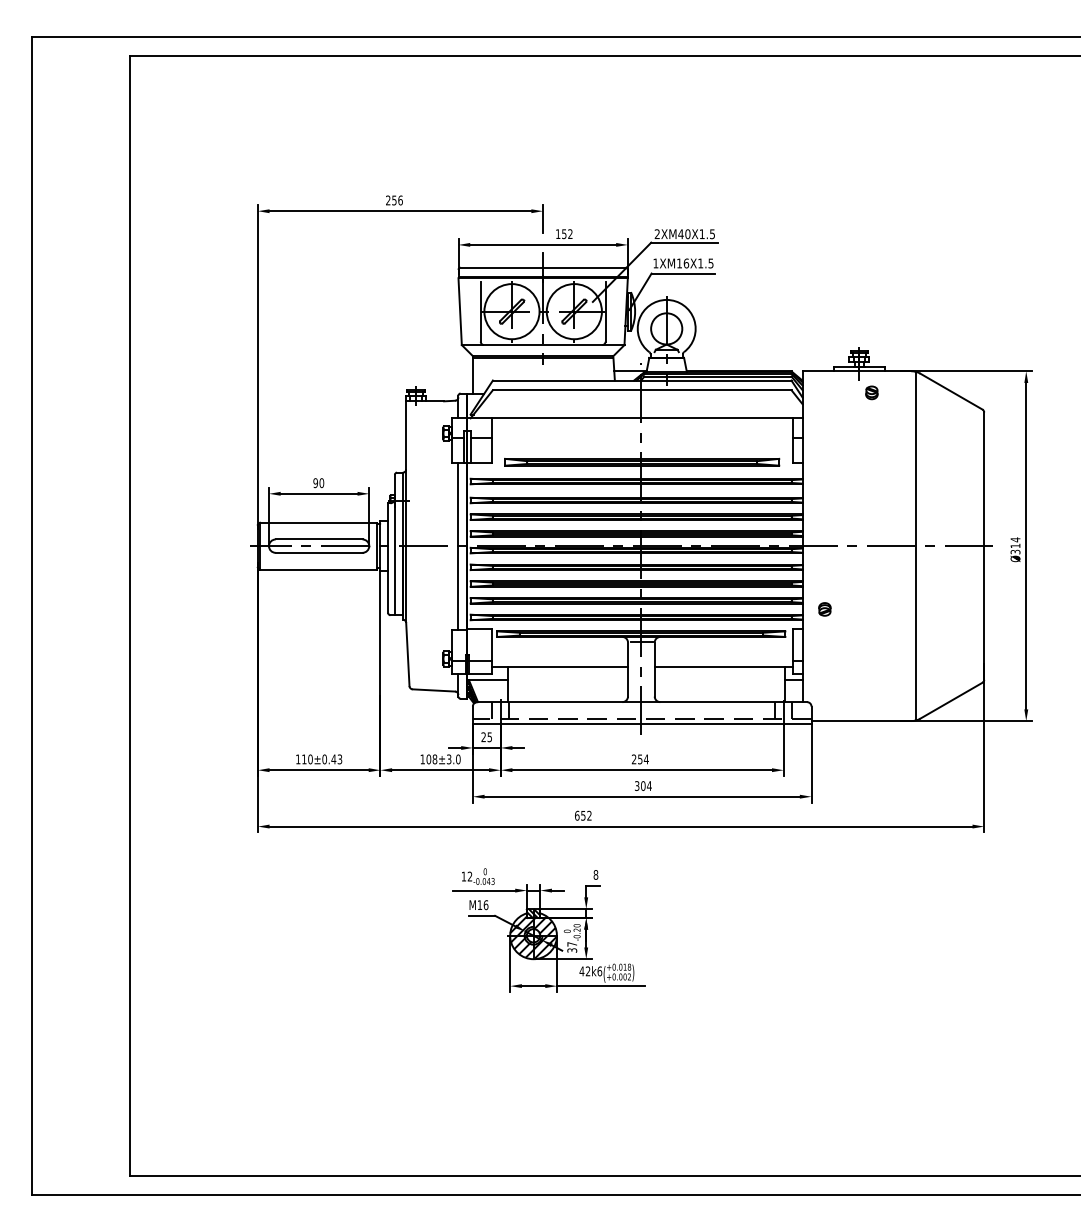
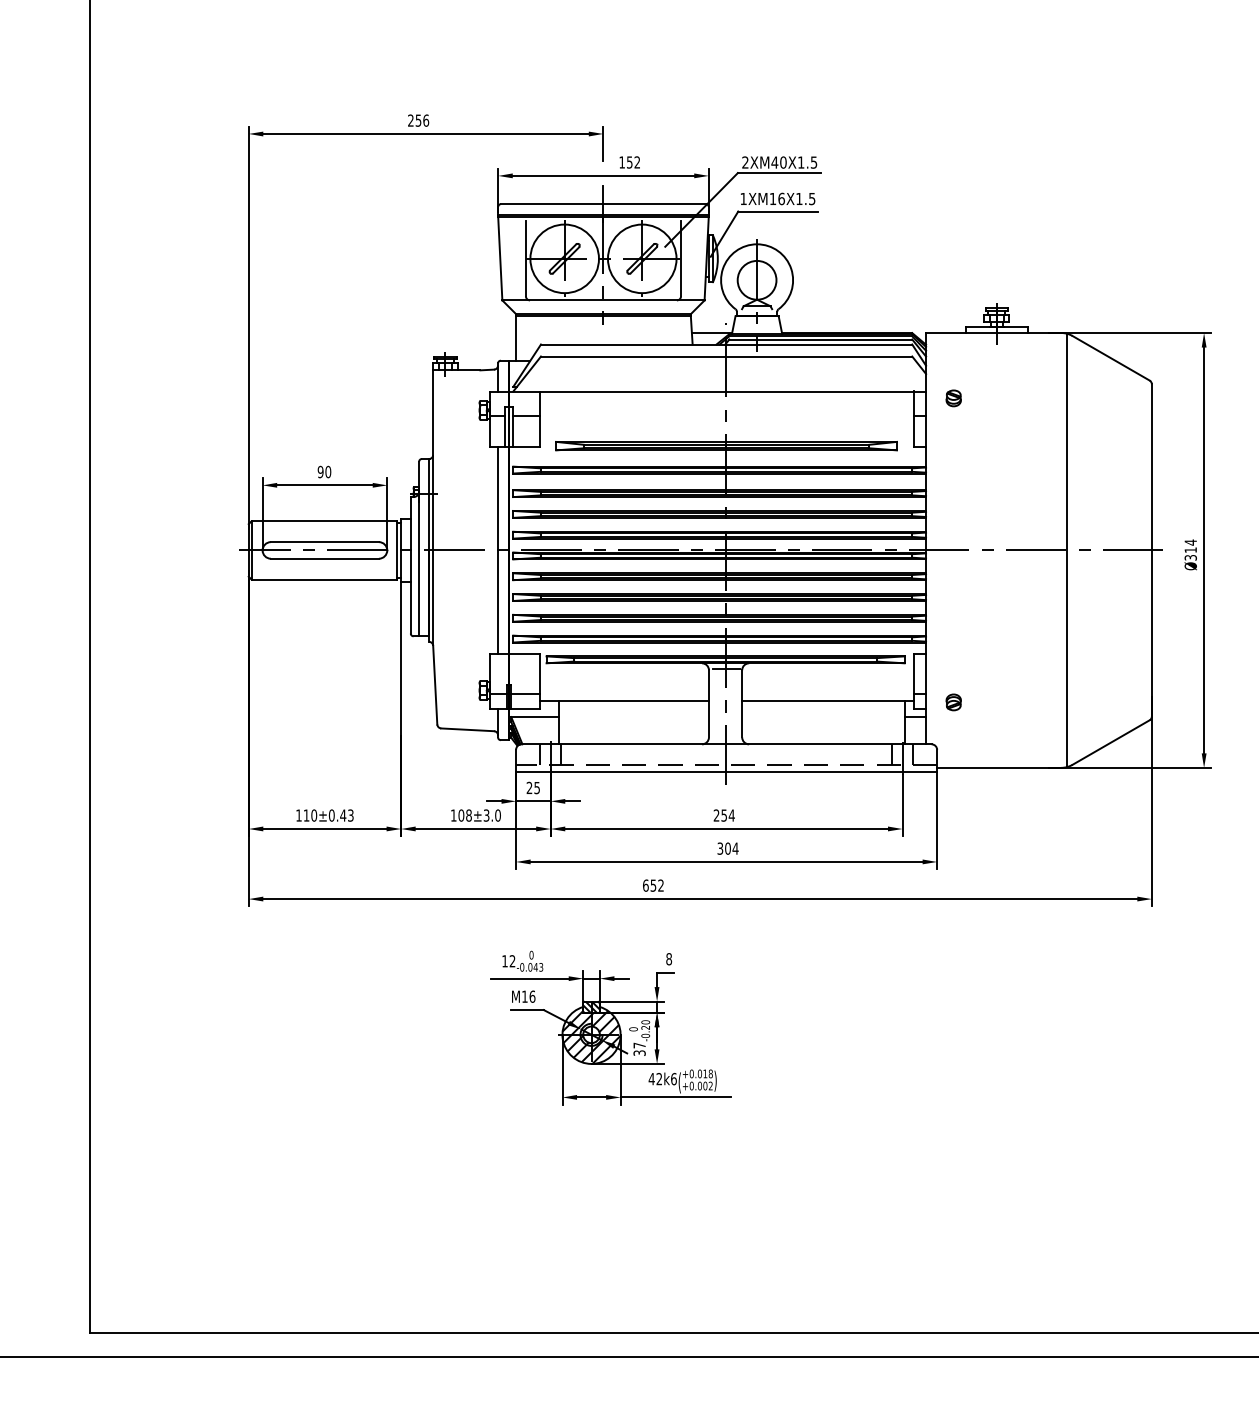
part: (871, 392) -> (953, 397), moved
part: (824, 609) -> (953, 702), moved

